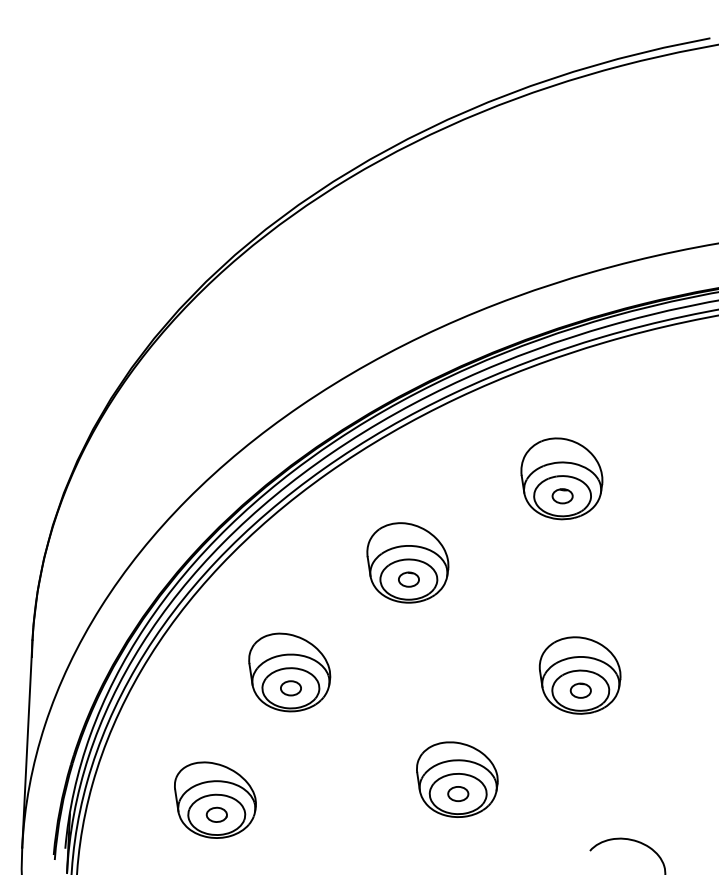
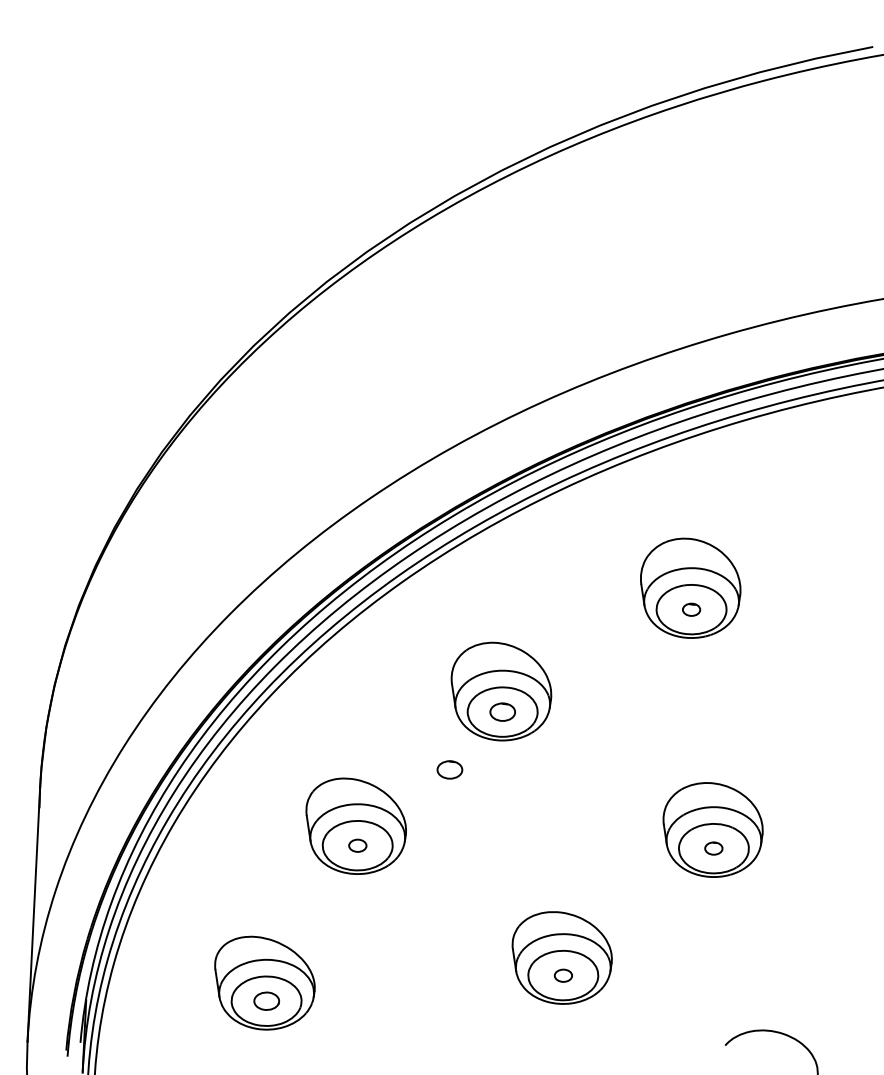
part: (562, 496) -> (691, 609), size x0.7
part: (365, 626) -> (449, 769), added
part: (290, 688) -> (357, 845), size x0.7
part: (580, 690) -> (713, 848), size x0.7
part: (458, 794) -> (563, 976), size x0.7

